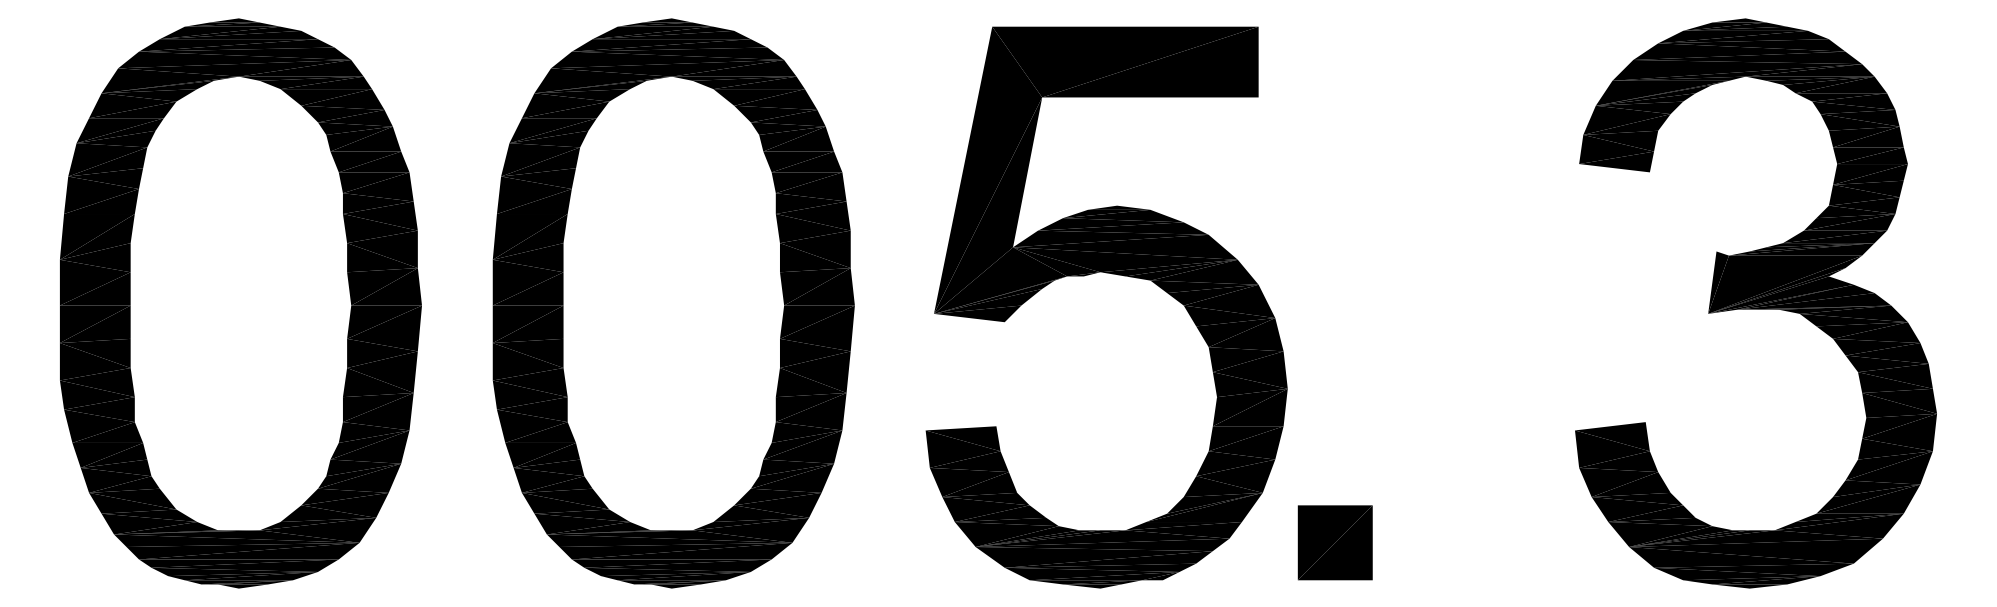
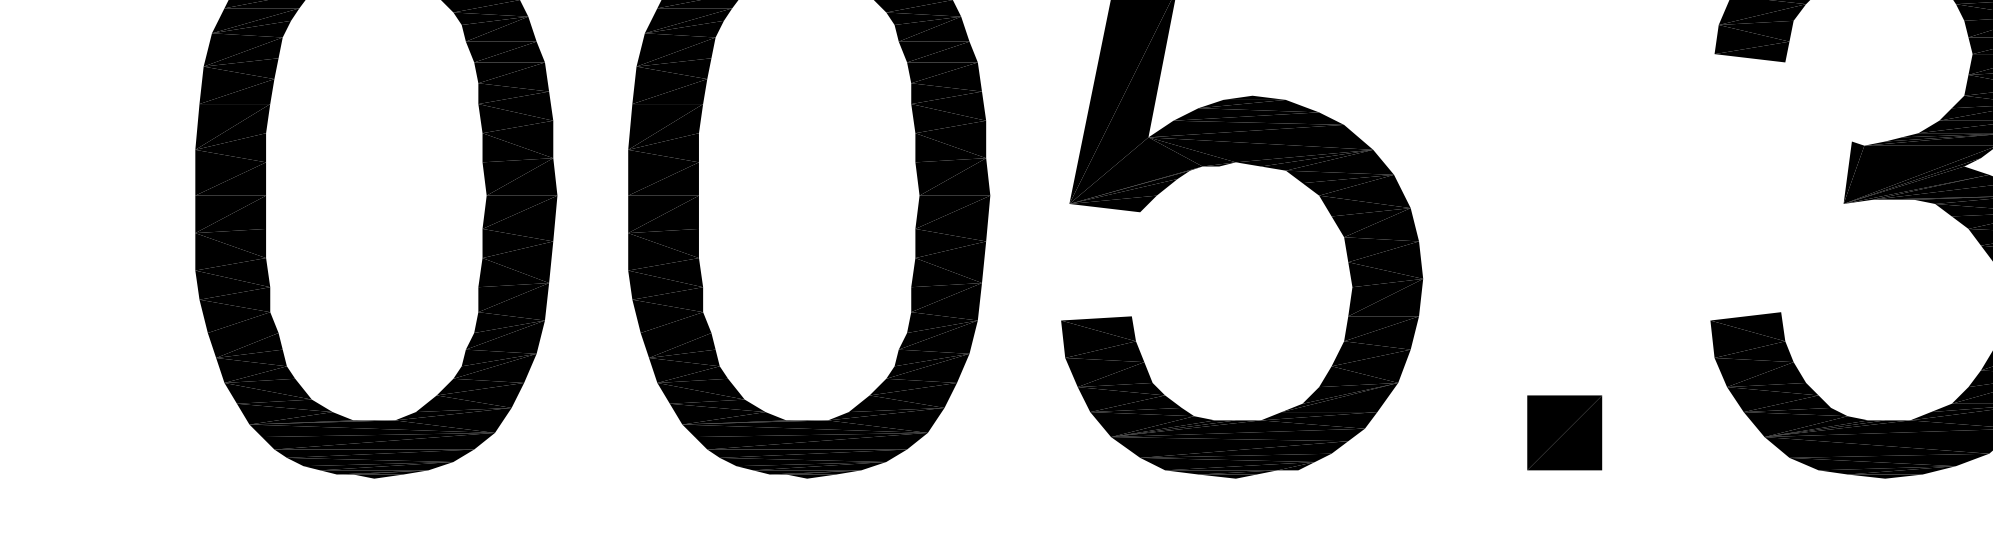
part: (1334, 542) -> (1563, 432), moved

